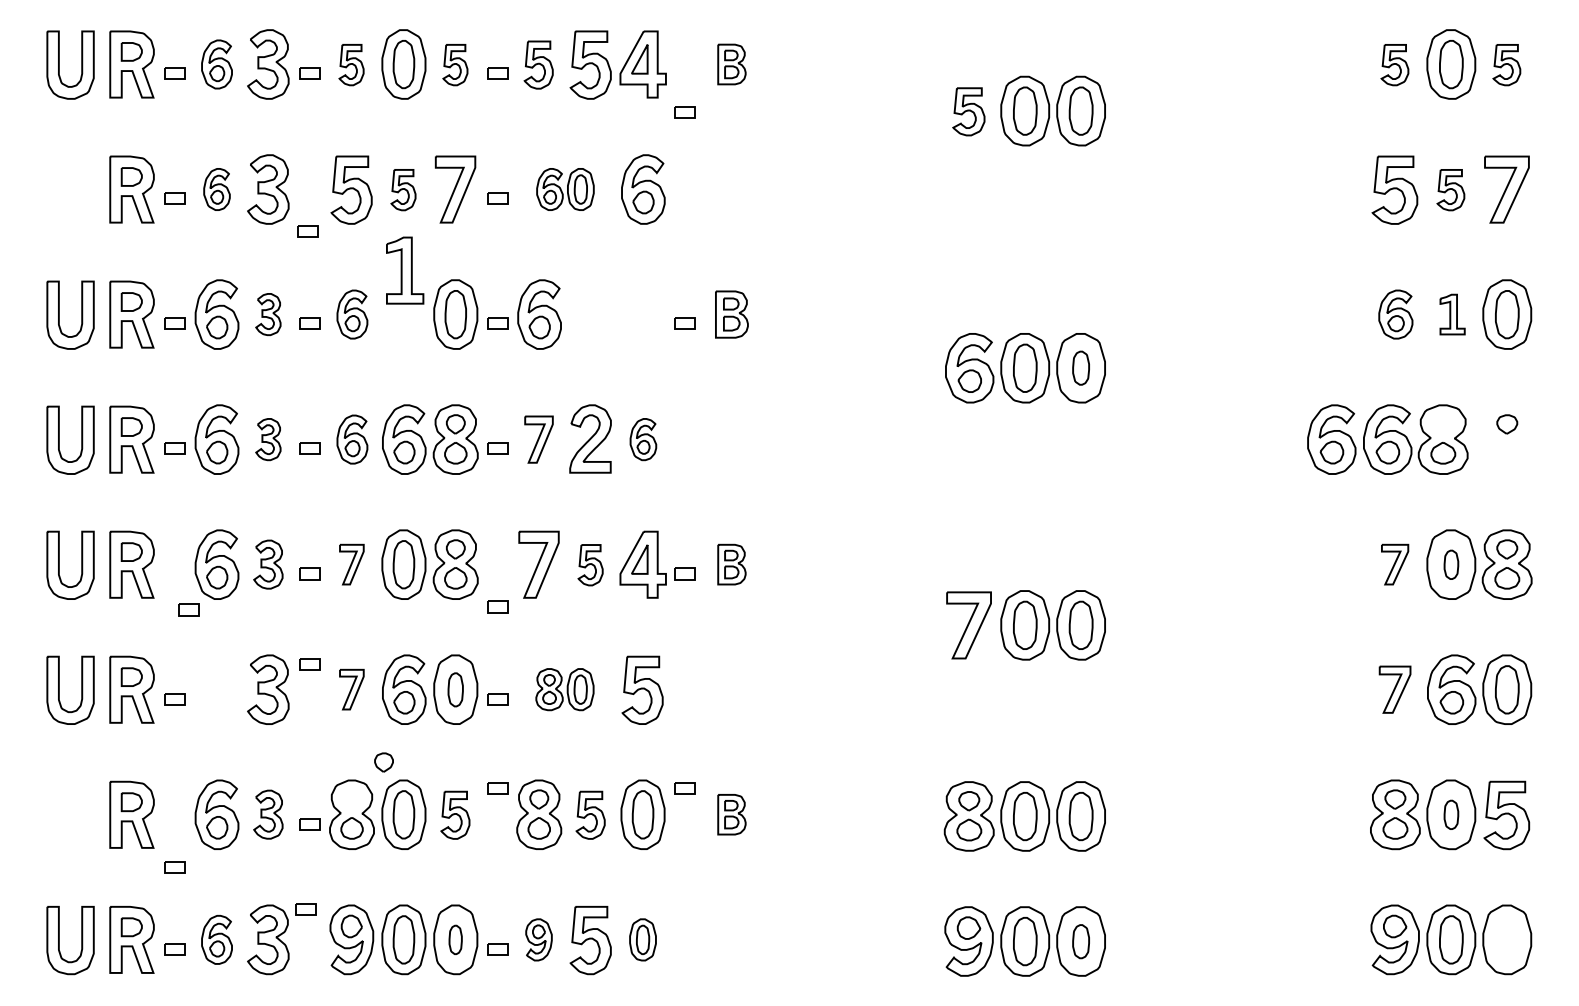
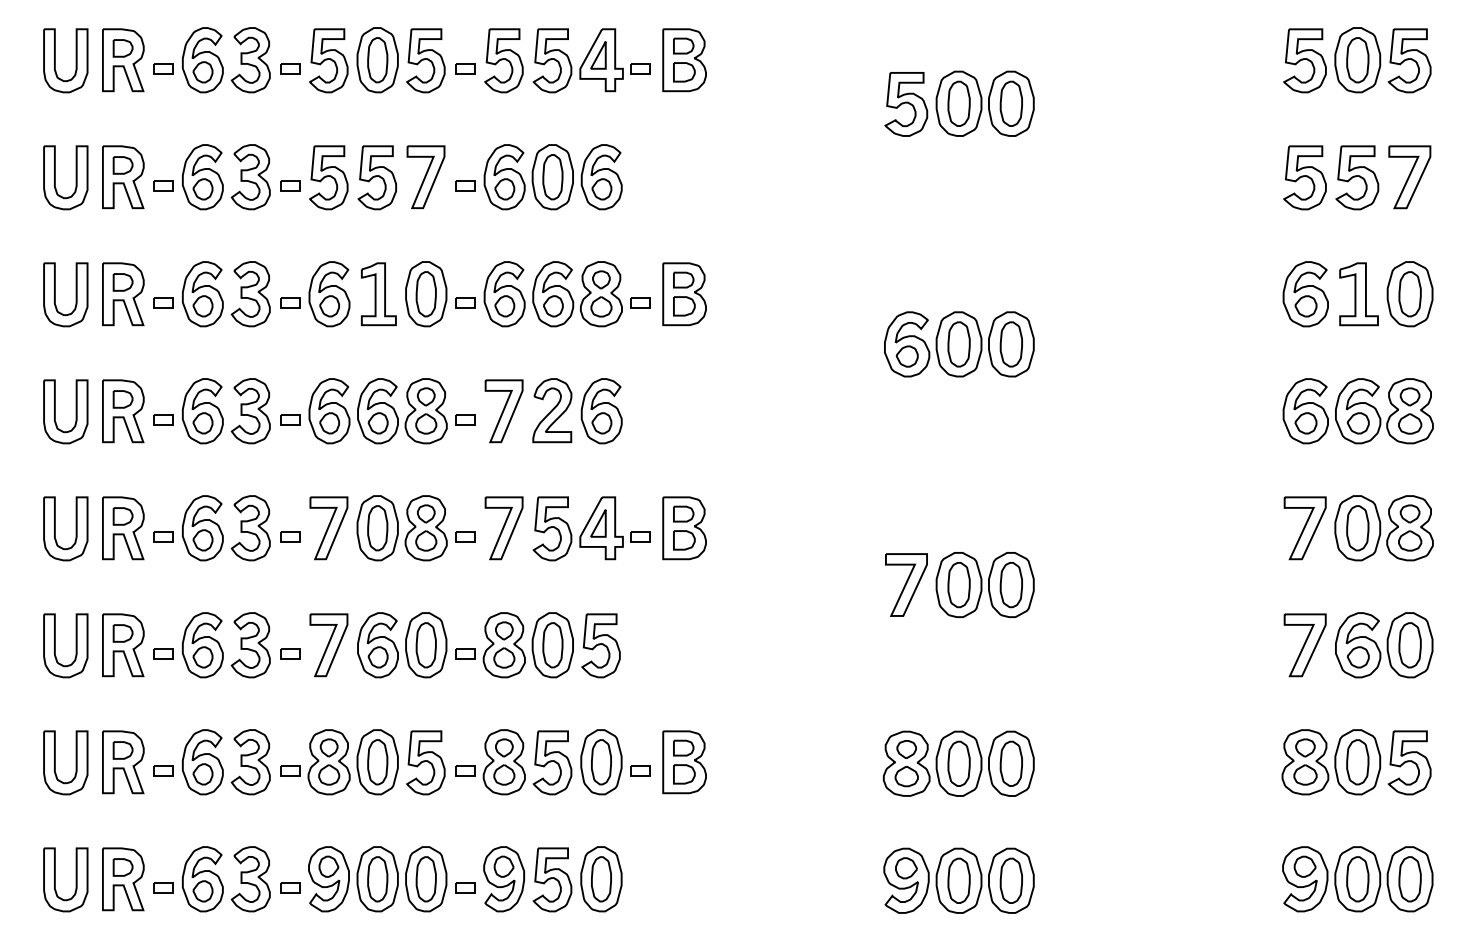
part: (216, 64) -> (202, 60), size x1.43
part: (351, 64) -> (328, 60), size x1.67
part: (455, 64) -> (425, 60), size x1.67
part: (538, 64) -> (503, 60), size x1.43
part: (731, 64) -> (684, 60), size x1.67
part: (1394, 64) -> (1304, 60), size x1.67
part: (1506, 64) -> (1409, 60), size x1.67
part: (968, 111) -> (905, 104), size x1.43
part: (684, 112) -> (640, 68), moved
part: (59, 189) -> (55, 177), added
part: (216, 189) -> (202, 177), size x1.67
part: (403, 189) -> (377, 177), size x1.67
part: (565, 189) -> (528, 177), size x1.67
part: (1450, 189) -> (1356, 177), size x1.67
part: (307, 231) -> (289, 185), moved
part: (405, 270) -> (379, 294), moved
part: (268, 314) -> (251, 294), size x1.67
part: (352, 314) -> (329, 294), size x1.43
part: (731, 314) -> (684, 294), size x1.43
part: (1395, 314) -> (1305, 294), size x1.43
part: (1452, 314) -> (1358, 294), size x1.67
part: (611, 316) -> (571, 295), added
part: (1080, 367) -> (1010, 343), size x1.43
part: (268, 439) -> (251, 411), size x1.67
part: (352, 439) -> (329, 411), size x1.43
part: (538, 439) -> (503, 411), size x1.43
part: (643, 439) -> (601, 411), size x1.67
part: (1387, 439) -> (1357, 411), moved
part: (268, 564) -> (251, 528), size x1.43
part: (351, 564) -> (328, 528), size x1.67
part: (590, 564) -> (552, 528), size x1.67
part: (731, 564) -> (684, 528), size x1.67
part: (1394, 564) -> (1304, 528), size x1.67
part: (1451, 564) -> (1357, 528), size x1.67
part: (497, 606) -> (465, 536), moved
part: (188, 609) -> (163, 536), moved
part: (309, 664) -> (289, 654), moved
part: (216, 689) -> (202, 645), added
part: (351, 689) -> (328, 645), size x1.67
part: (455, 689) -> (425, 645), size x1.43
part: (564, 689) -> (527, 645), size x1.67
part: (1394, 689) -> (1304, 645), size x1.43
part: (383, 762) -> (328, 747), moved
part: (497, 788) -> (465, 771), moved
part: (684, 788) -> (640, 771), moved
part: (59, 814) -> (55, 761), added
part: (268, 814) -> (251, 761), size x1.43
part: (455, 814) -> (425, 761), size x1.43
part: (590, 814) -> (552, 761), size x1.43
part: (731, 814) -> (684, 761), size x1.67
part: (1451, 814) -> (1357, 761), size x1.67
part: (174, 867) -> (163, 771), moved
part: (305, 909) -> (289, 888), moved
part: (216, 939) -> (202, 878), size x1.43
part: (455, 939) -> (425, 878), size x1.67
part: (538, 939) -> (503, 878), size x1.67
part: (642, 939) -> (600, 878), size x1.67
part: (1507, 939) -> (1410, 878), added
part: (1080, 941) -> (1010, 880), size x1.43

